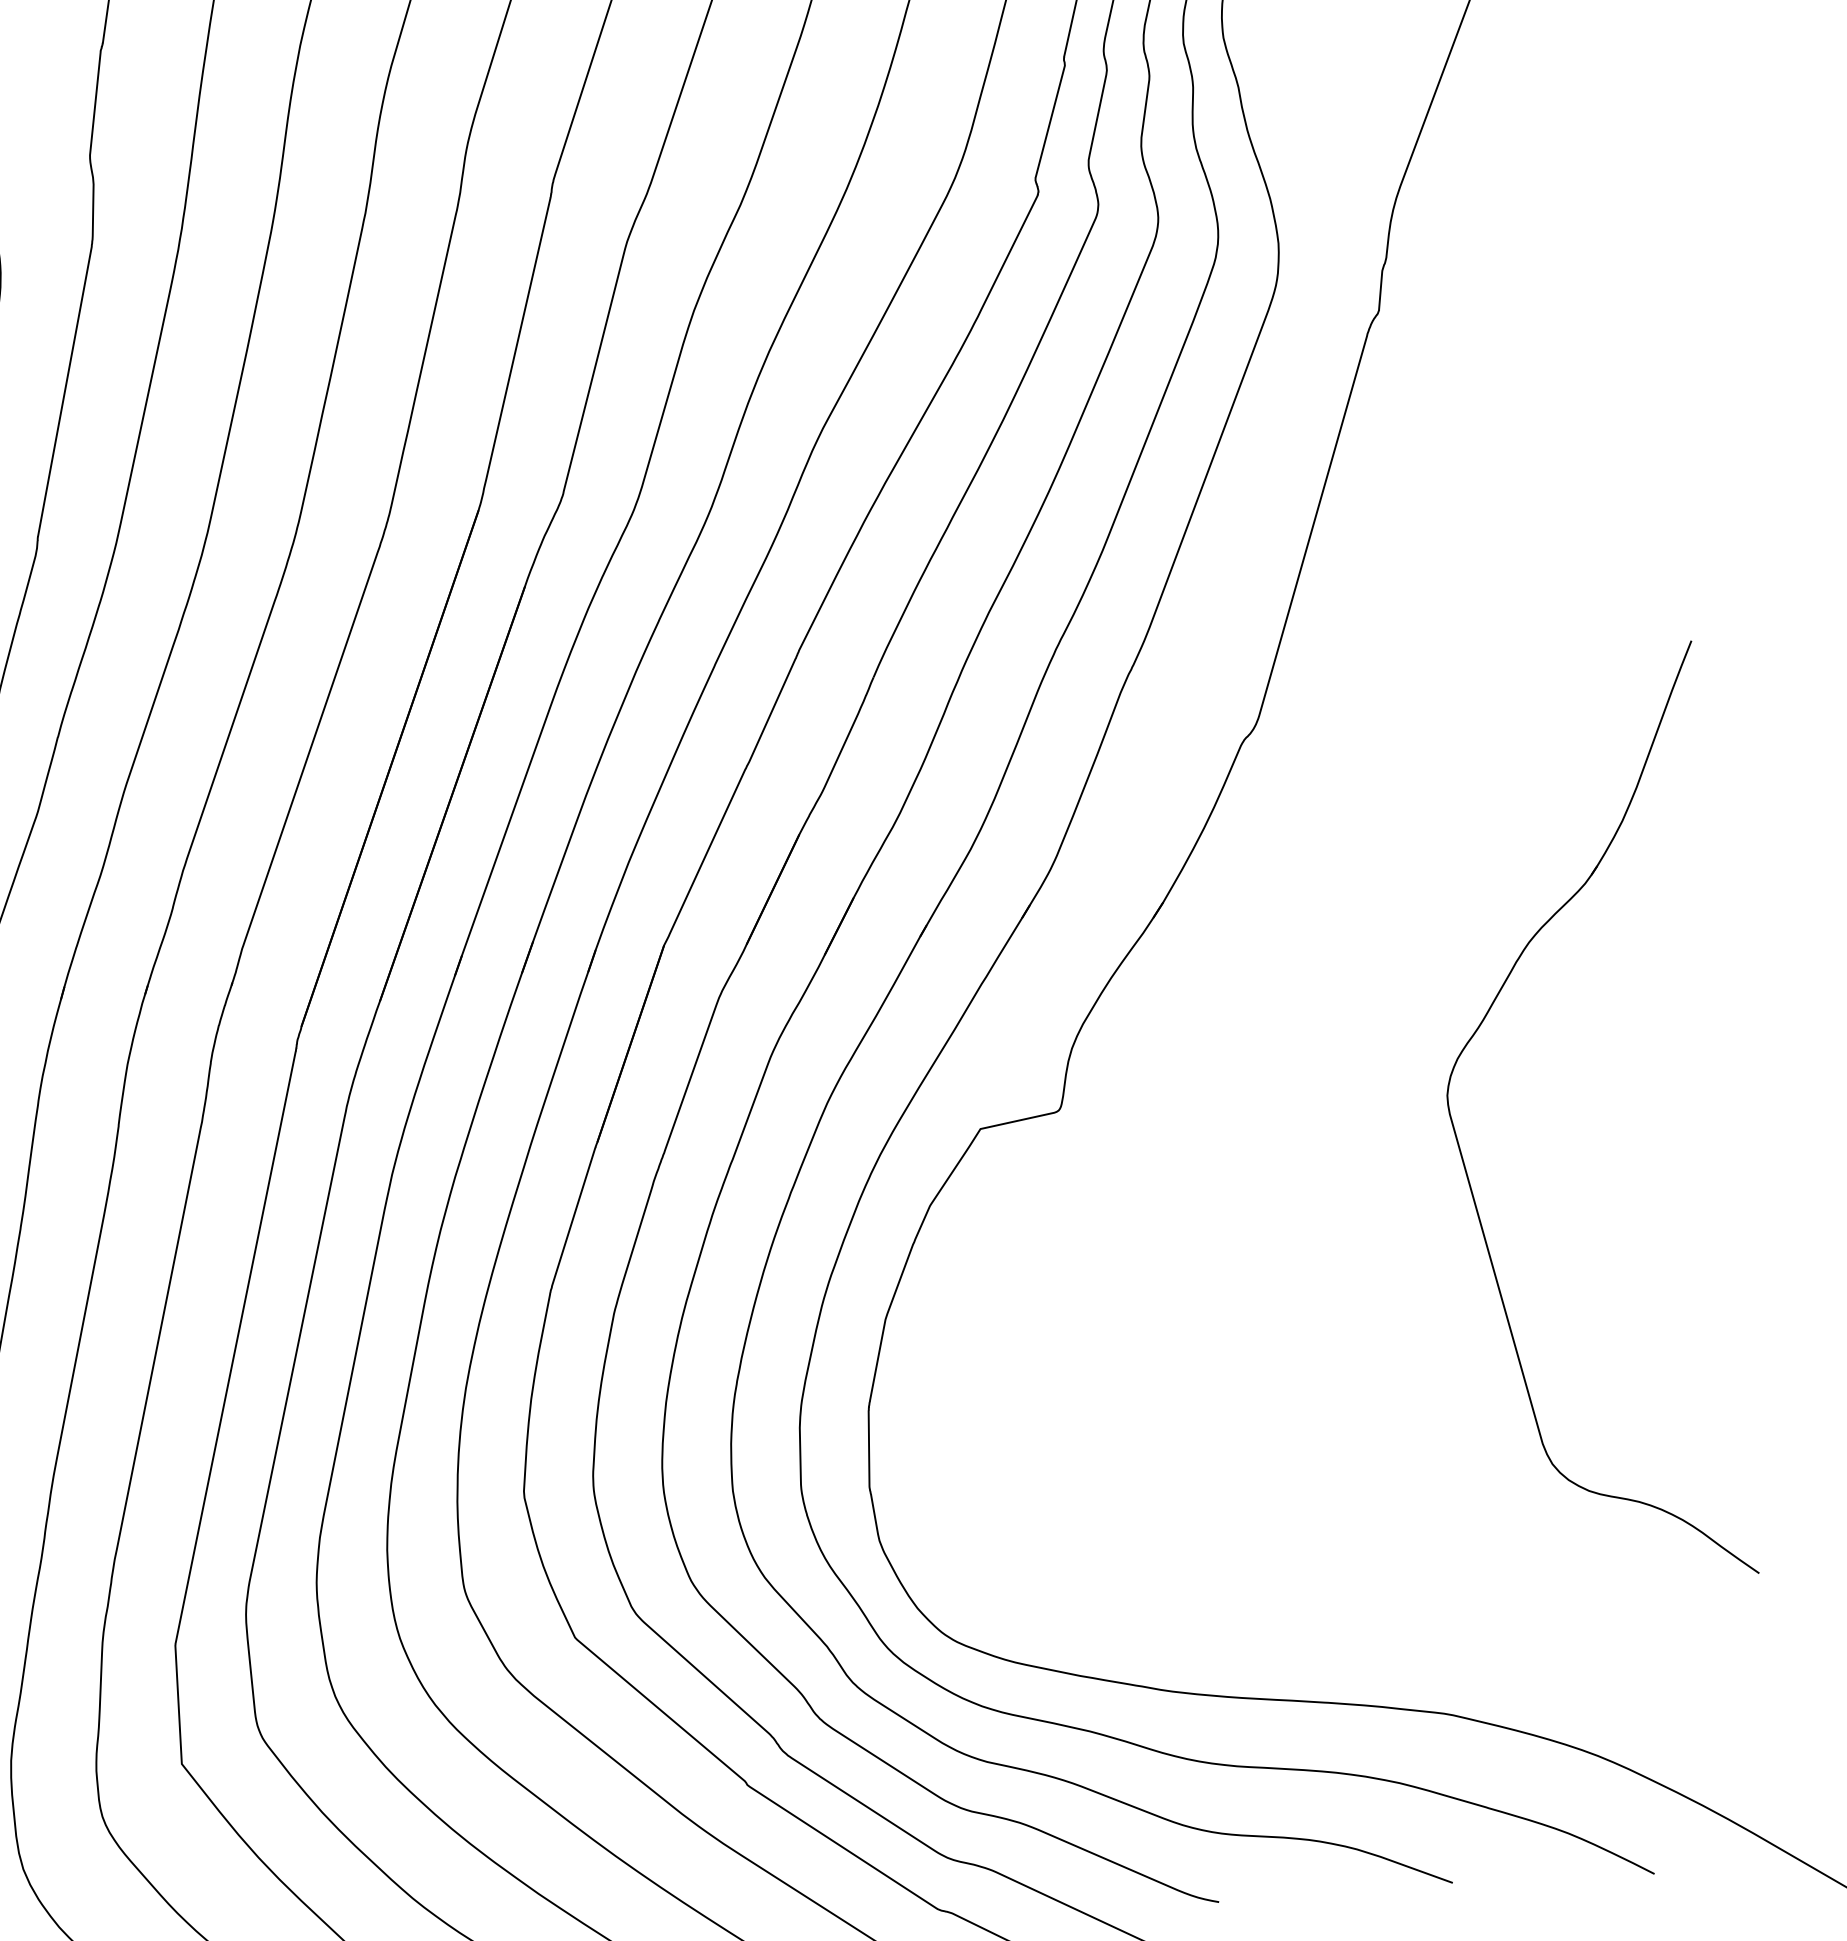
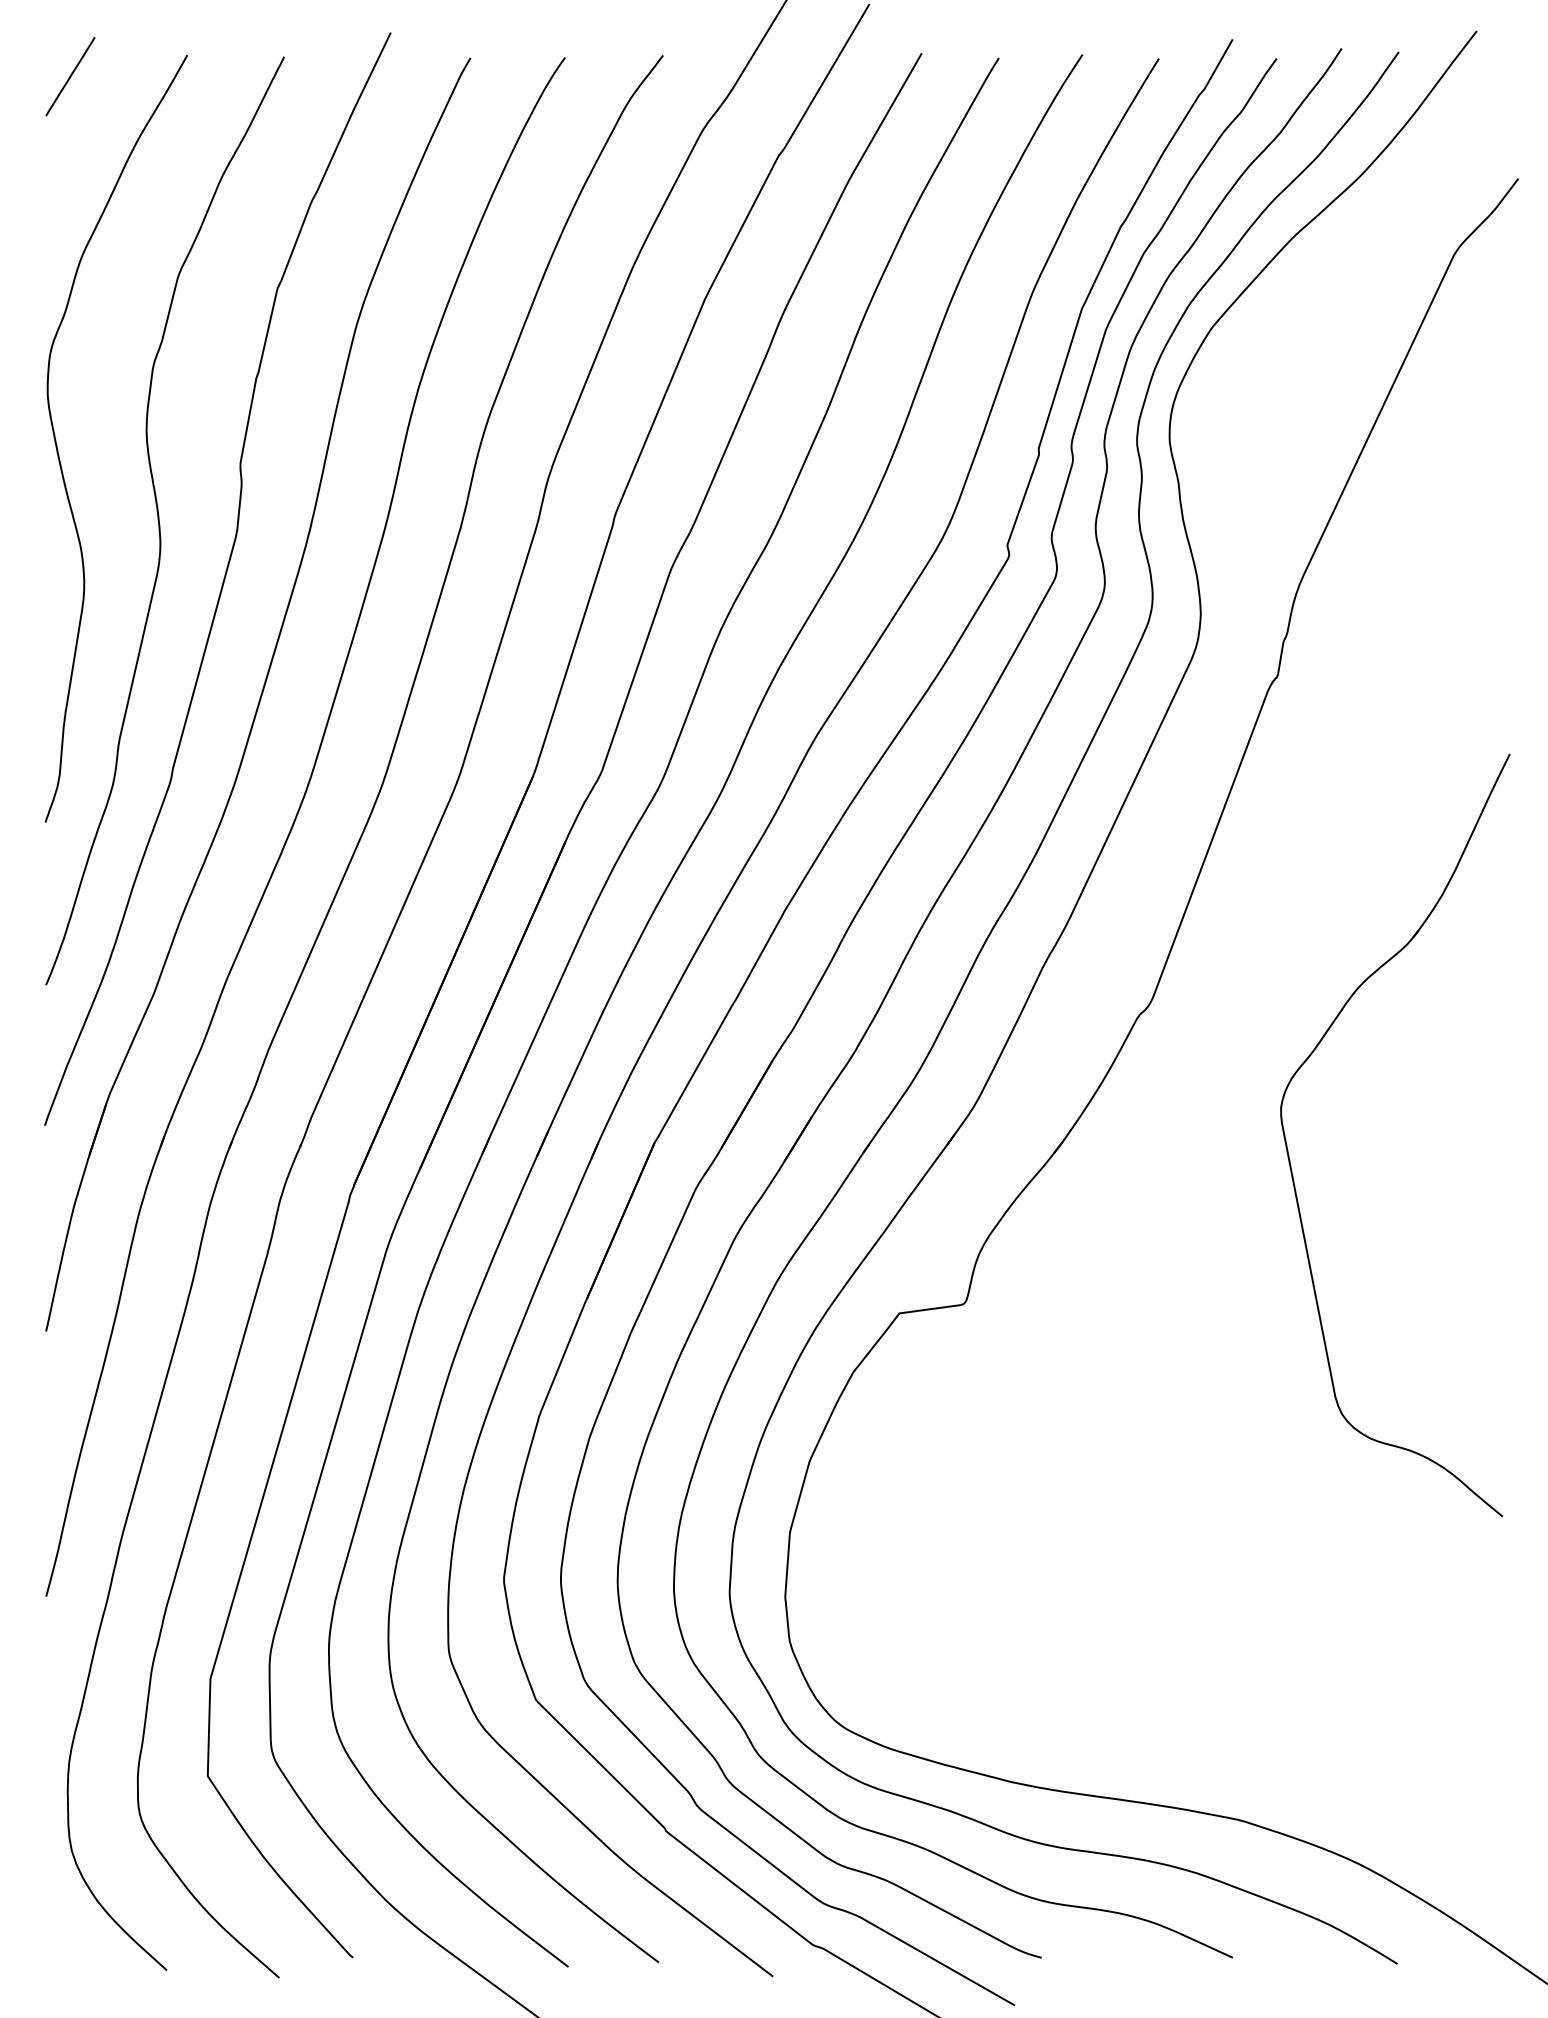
part: (1462, 1153) -> (1289, 1155), moved

